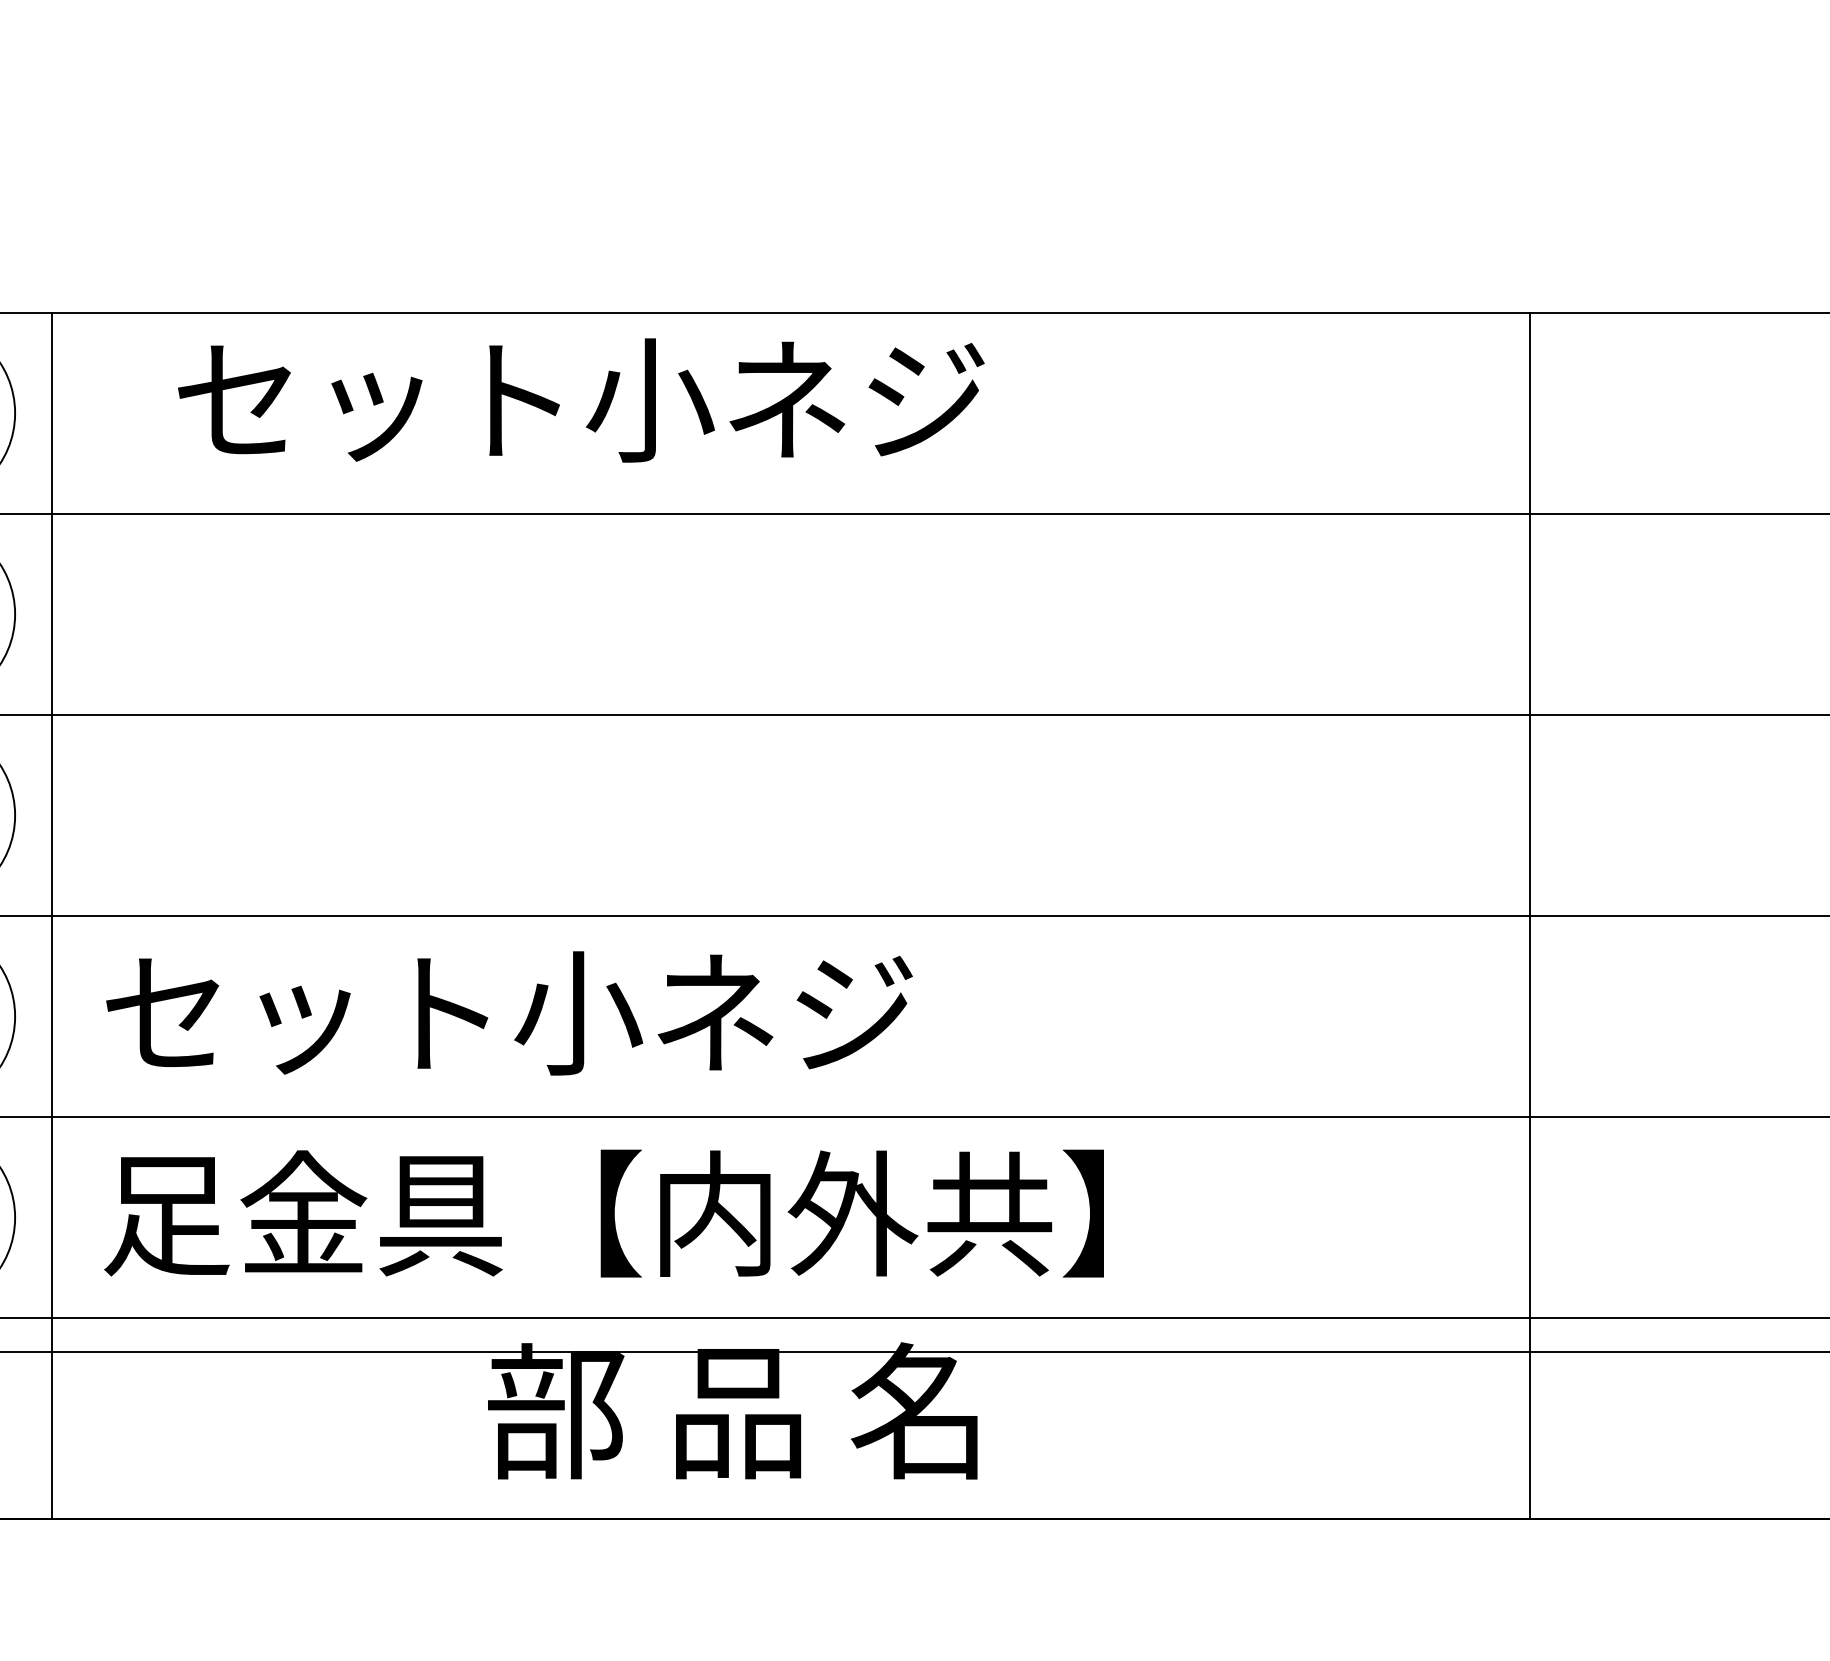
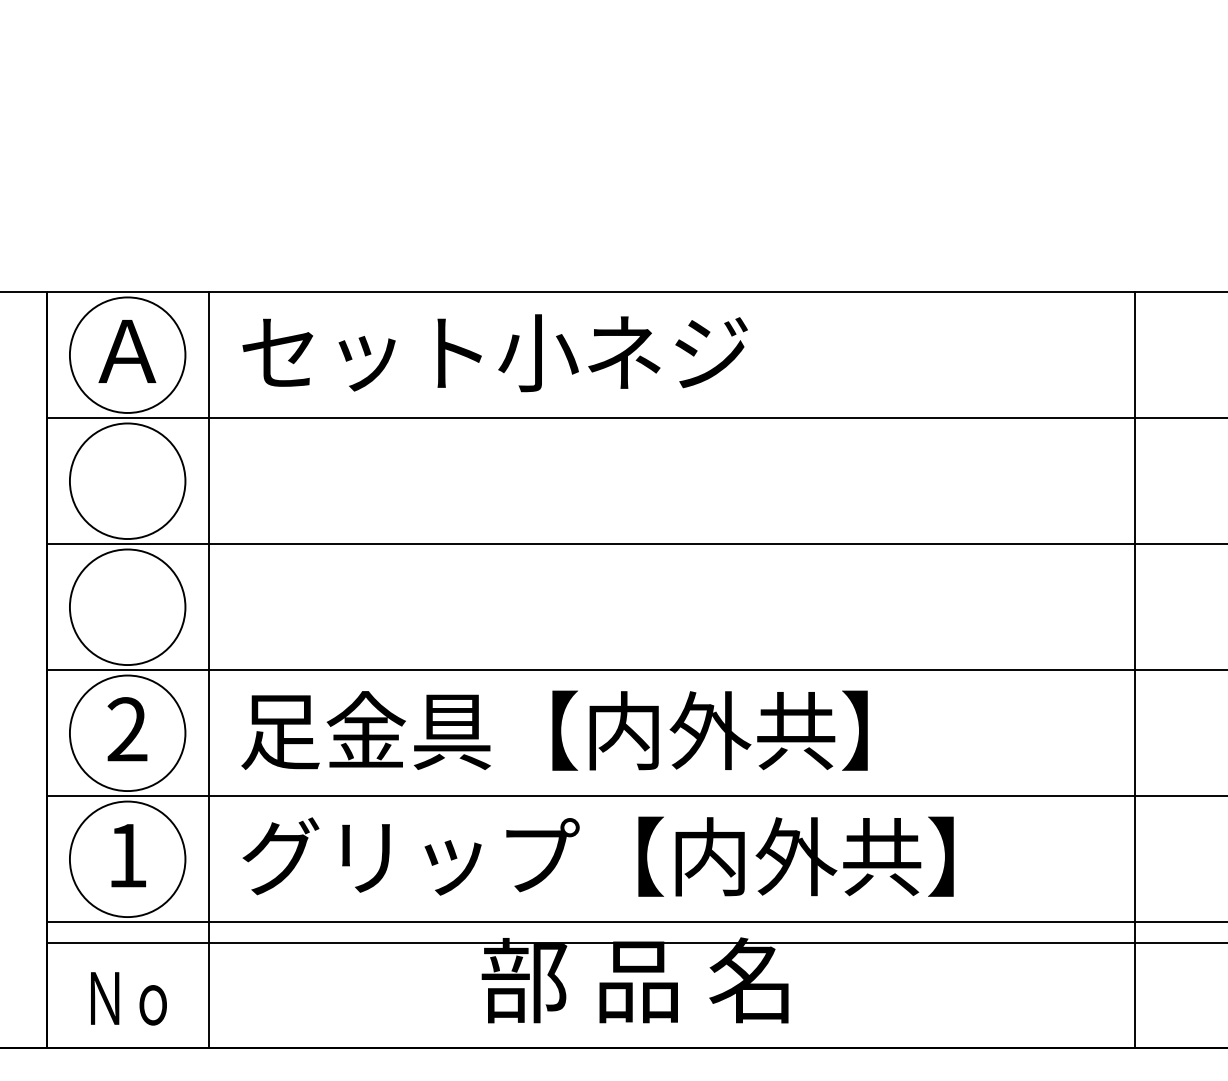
text: (580, 400) -> (494, 353), moved
text: (604, 1012) -> (554, 730), セット小ネジ -> 足金具【内外共】
text: (672, 1213) -> (597, 856), 足金具【内外共】 -> グリップ【内外共】

